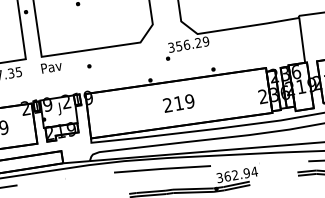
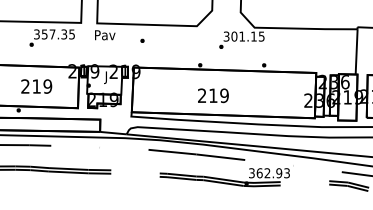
text: (192, 43) -> (247, 36), 356.29 -> 301.15
text: (179, 103) -> (213, 95), moved
text: (254, 172) -> (286, 173), 362.94 -> 362.93

